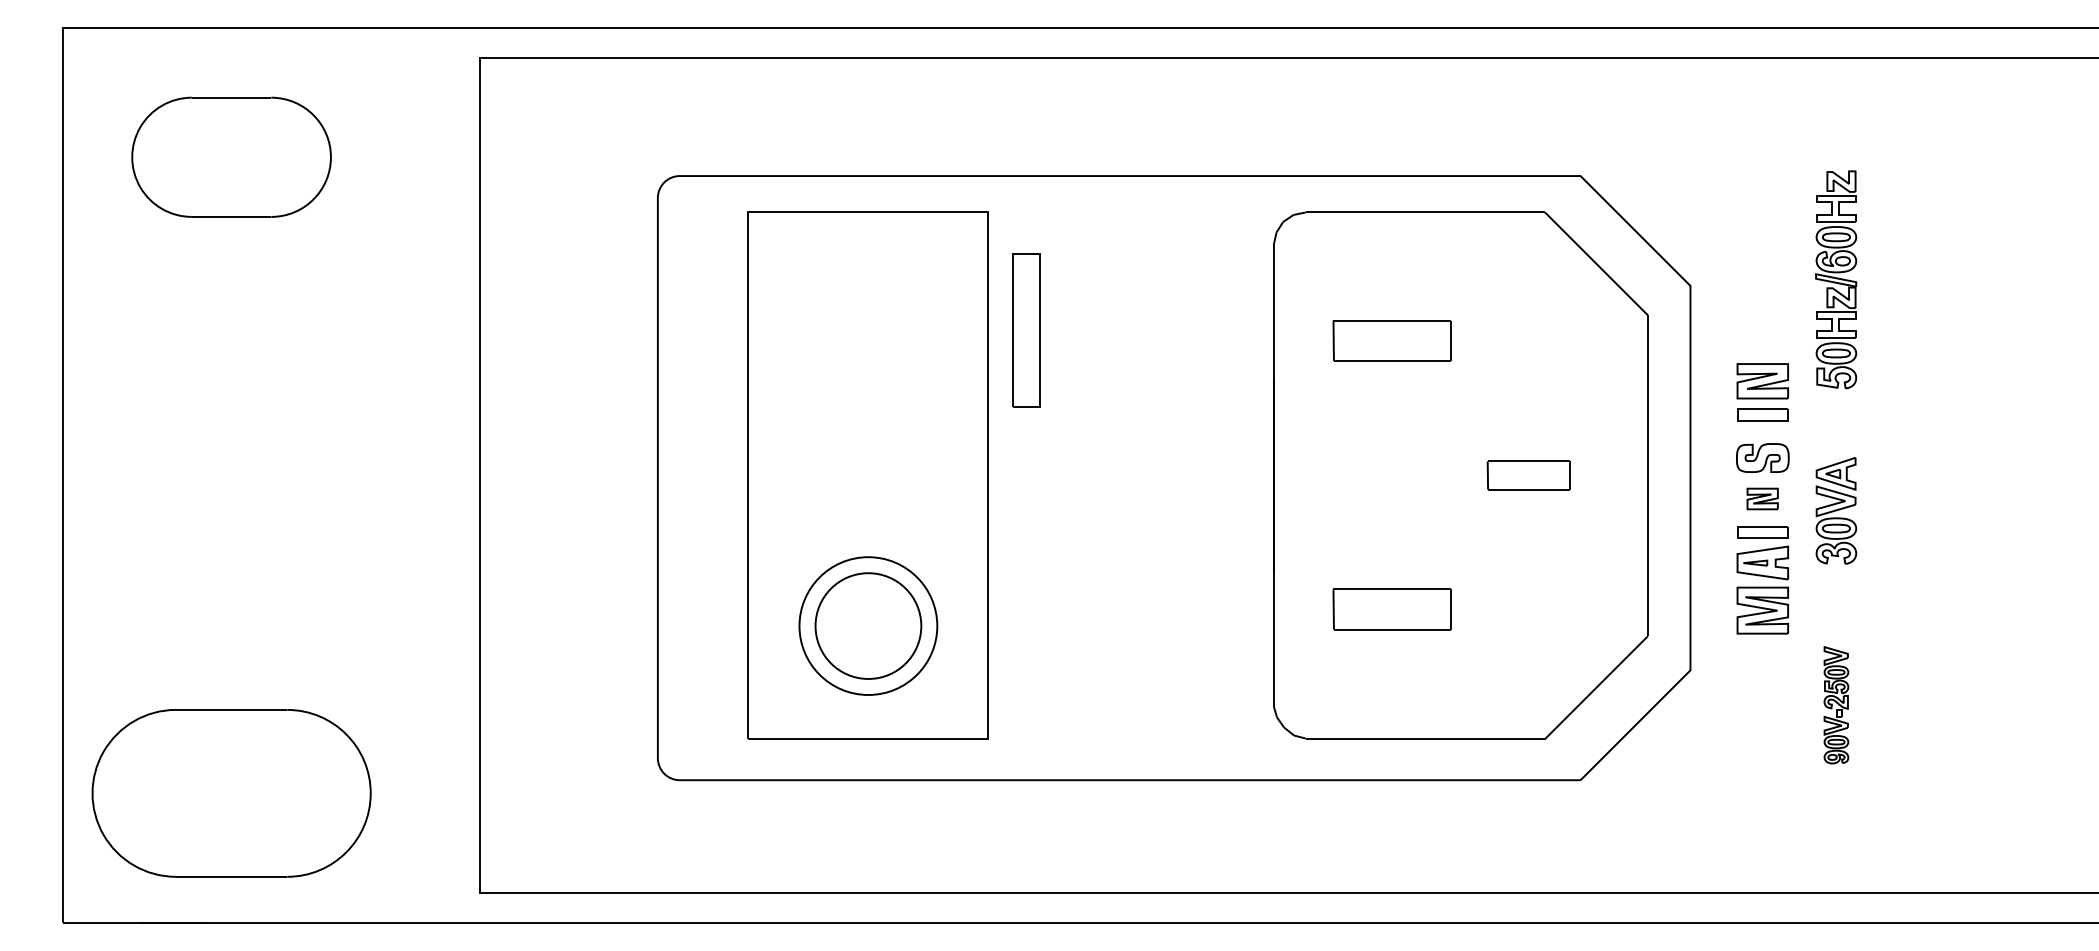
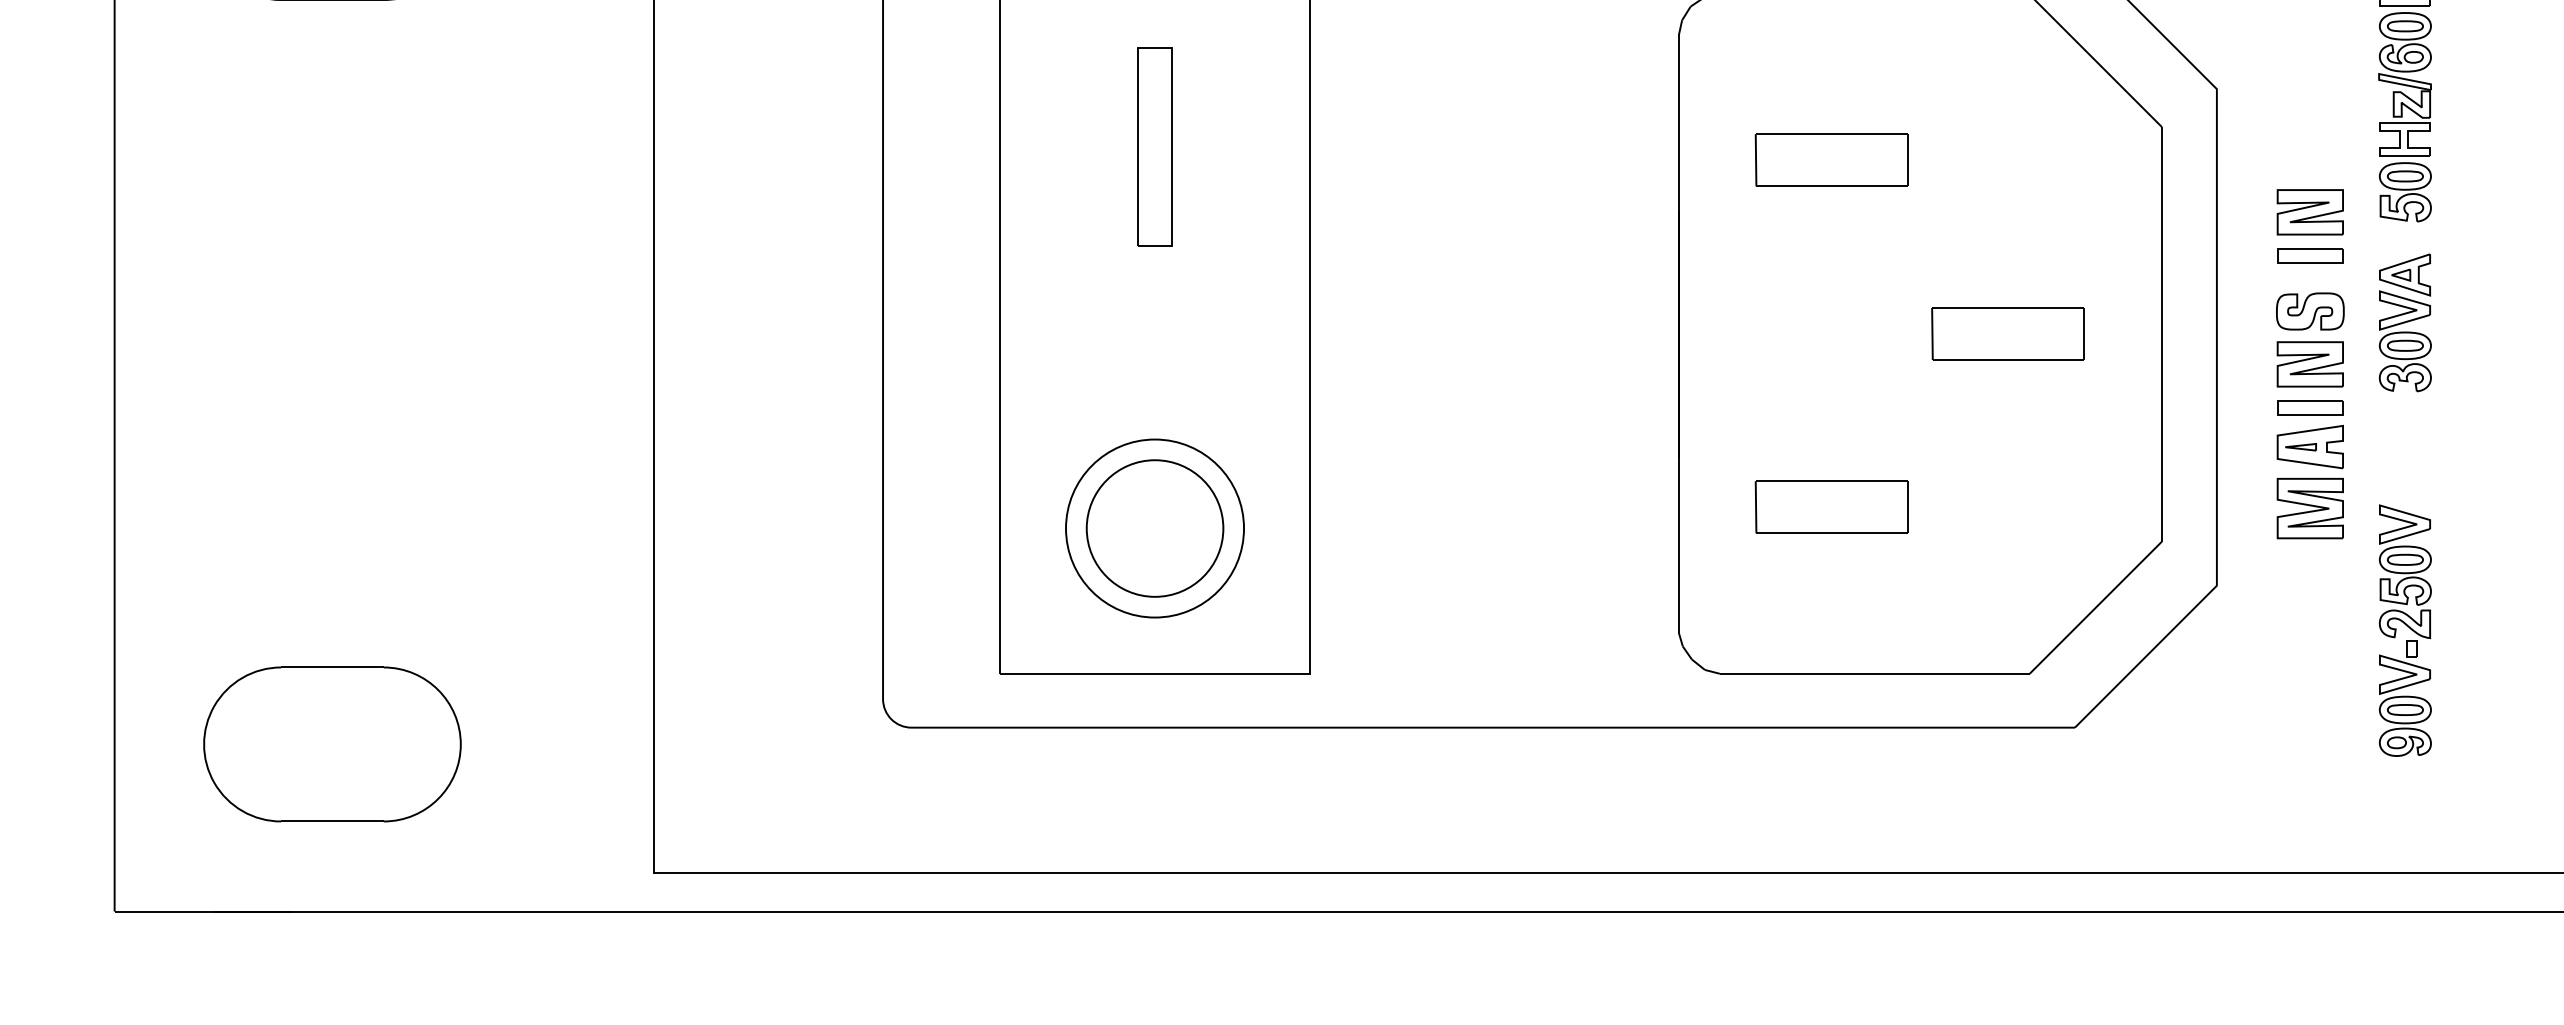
part: (1026, 330) -> (1155, 146), moved
part: (1528, 475) -> (2007, 334), size x1.43
part: (1762, 498) -> (2309, 363), size x1.67
part: (1836, 510) -> (2405, 322), moved
part: (1836, 705) -> (2405, 631), size x1.67
part: (231, 792) -> (332, 743), size x0.71

